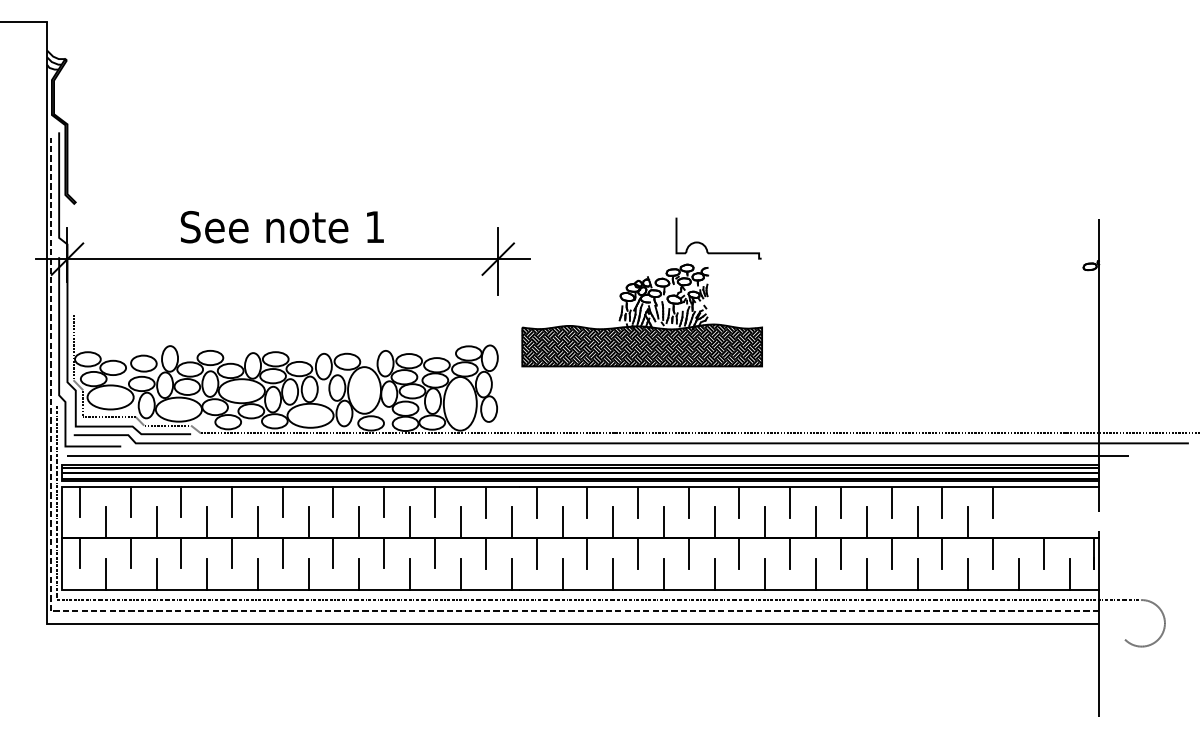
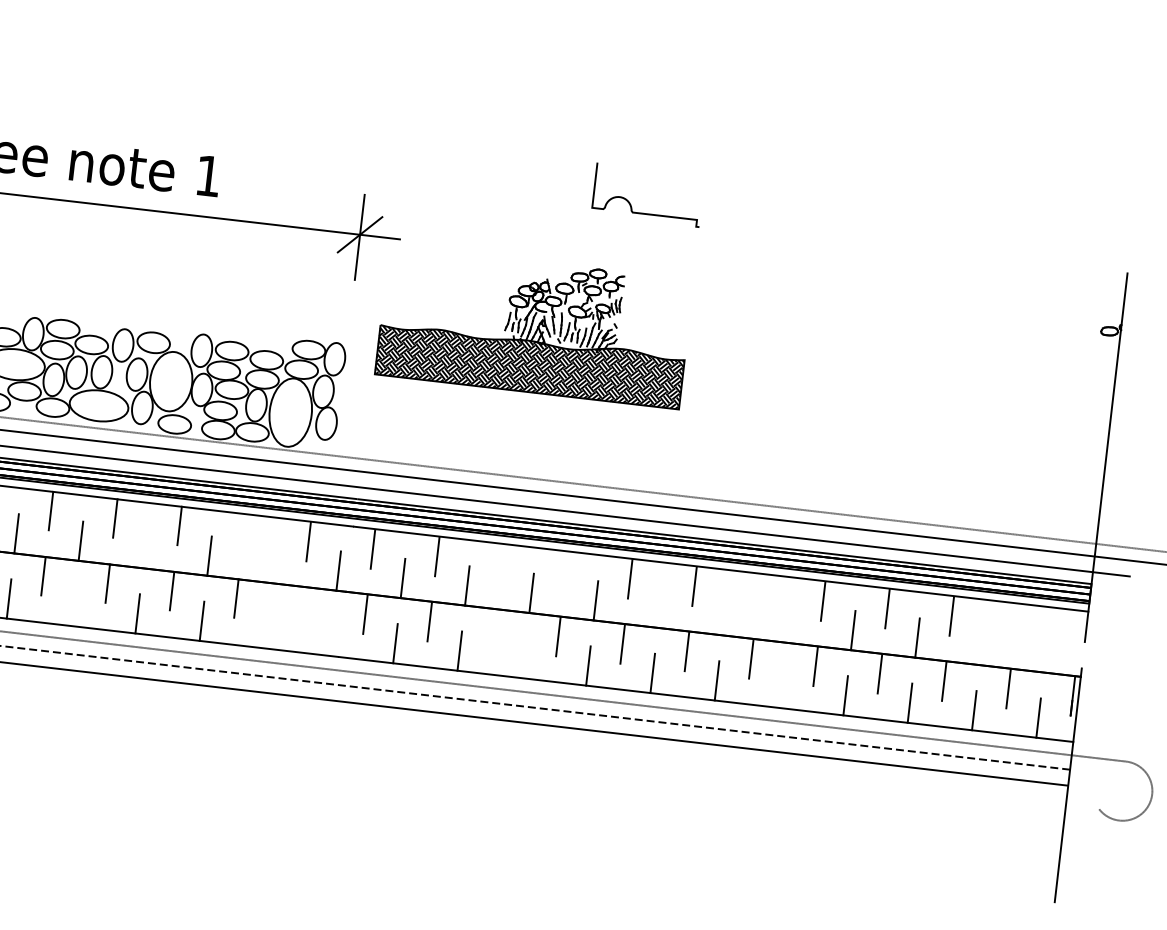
part: (718, 252) -> (645, 212), moved
line: (434, 501) -> (243, 532), removed
line: (638, 502) -> (502, 563), removed
line: (688, 502) -> (565, 571), removed
line: (840, 502) -> (758, 593), removed
line: (359, 522) -> (145, 548), removed
line: (460, 522) -> (273, 563), removed
line: (765, 522) -> (660, 607), removed
line: (816, 522) -> (725, 615), removed
line: (866, 522) -> (788, 622), removed
line: (485, 554) -> (300, 607), removed
line: (638, 554) -> (494, 629), removed
line: (308, 573) -> (73, 605), removed
line: (460, 573) -> (266, 627), removed
line: (511, 573) -> (330, 635), removed
line: (664, 573) -> (524, 657), removed
line: (866, 573) -> (780, 687), removed

